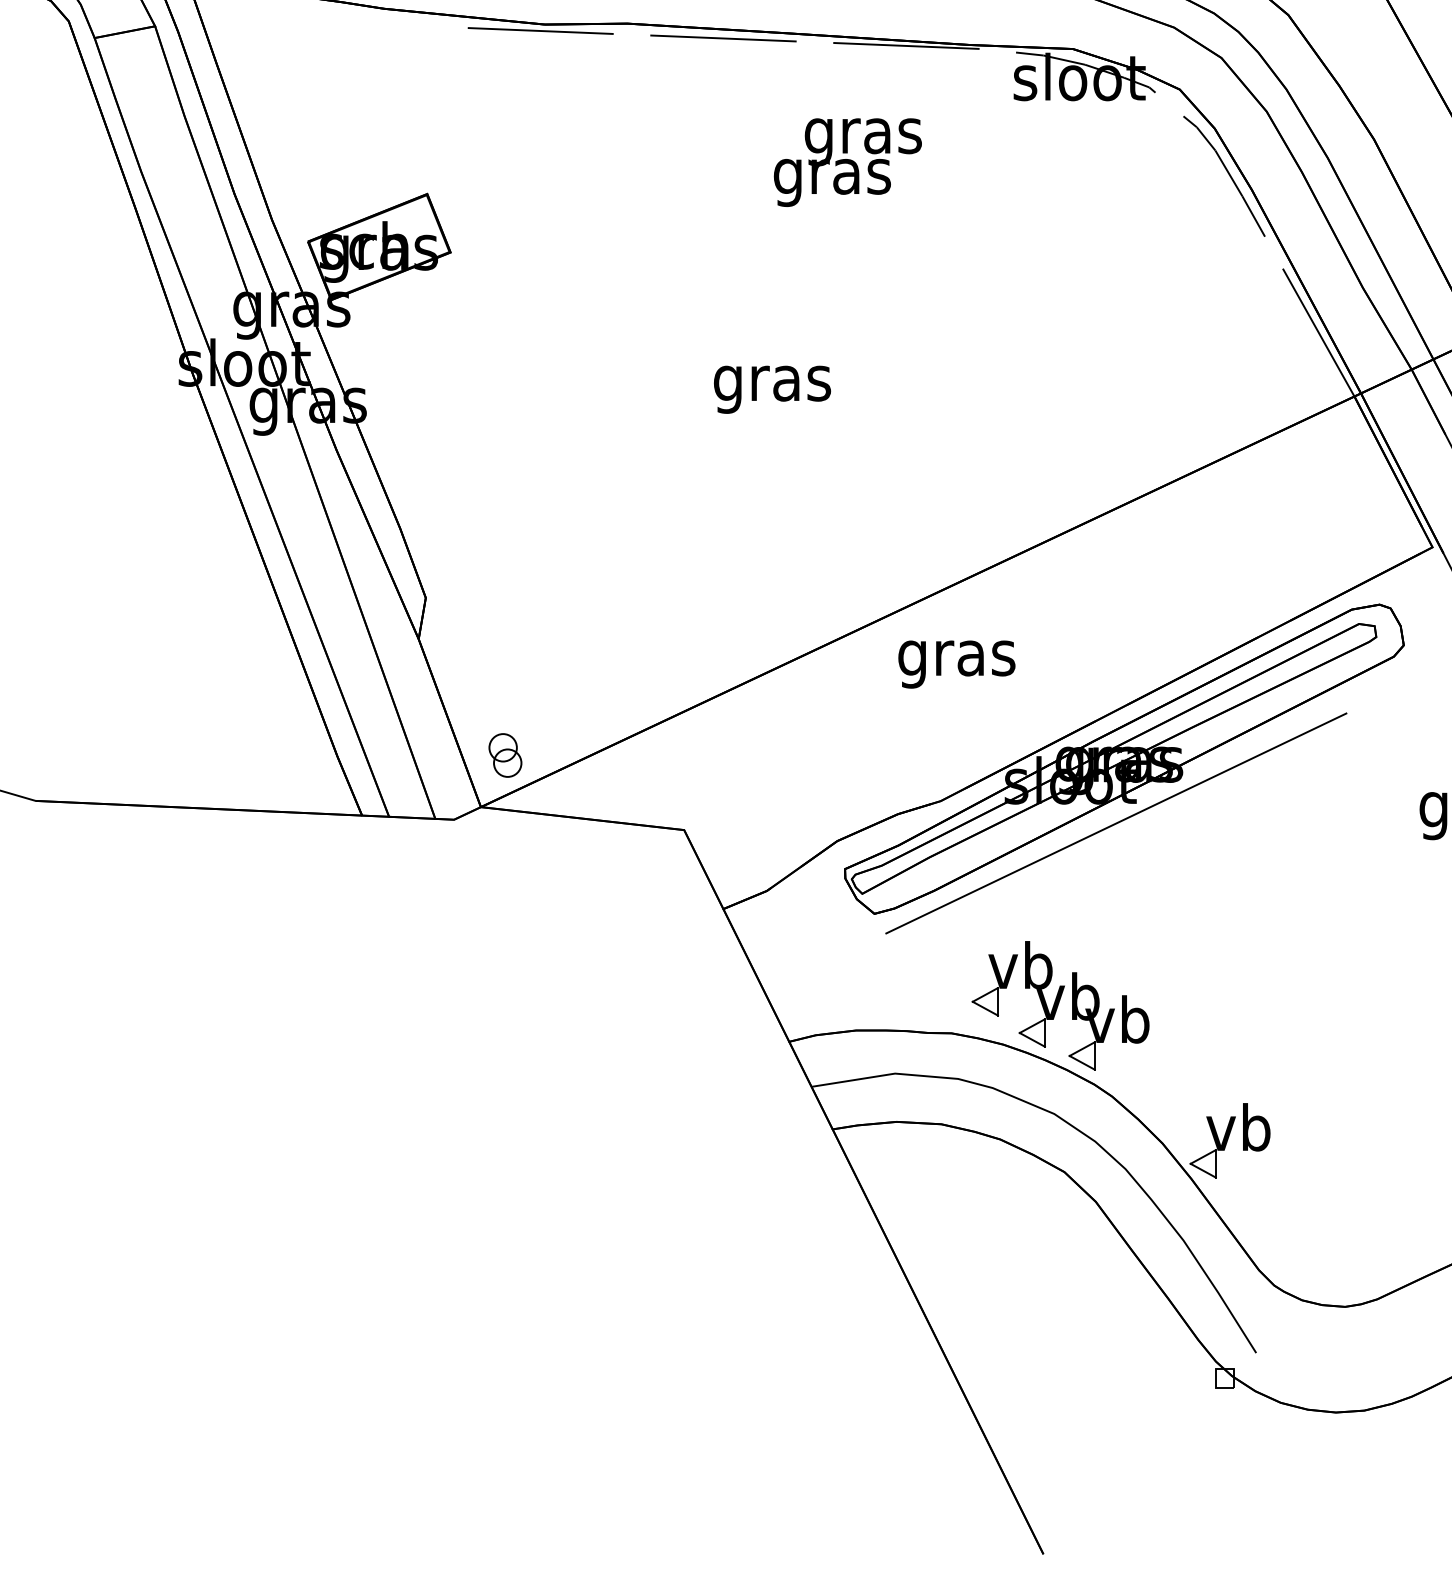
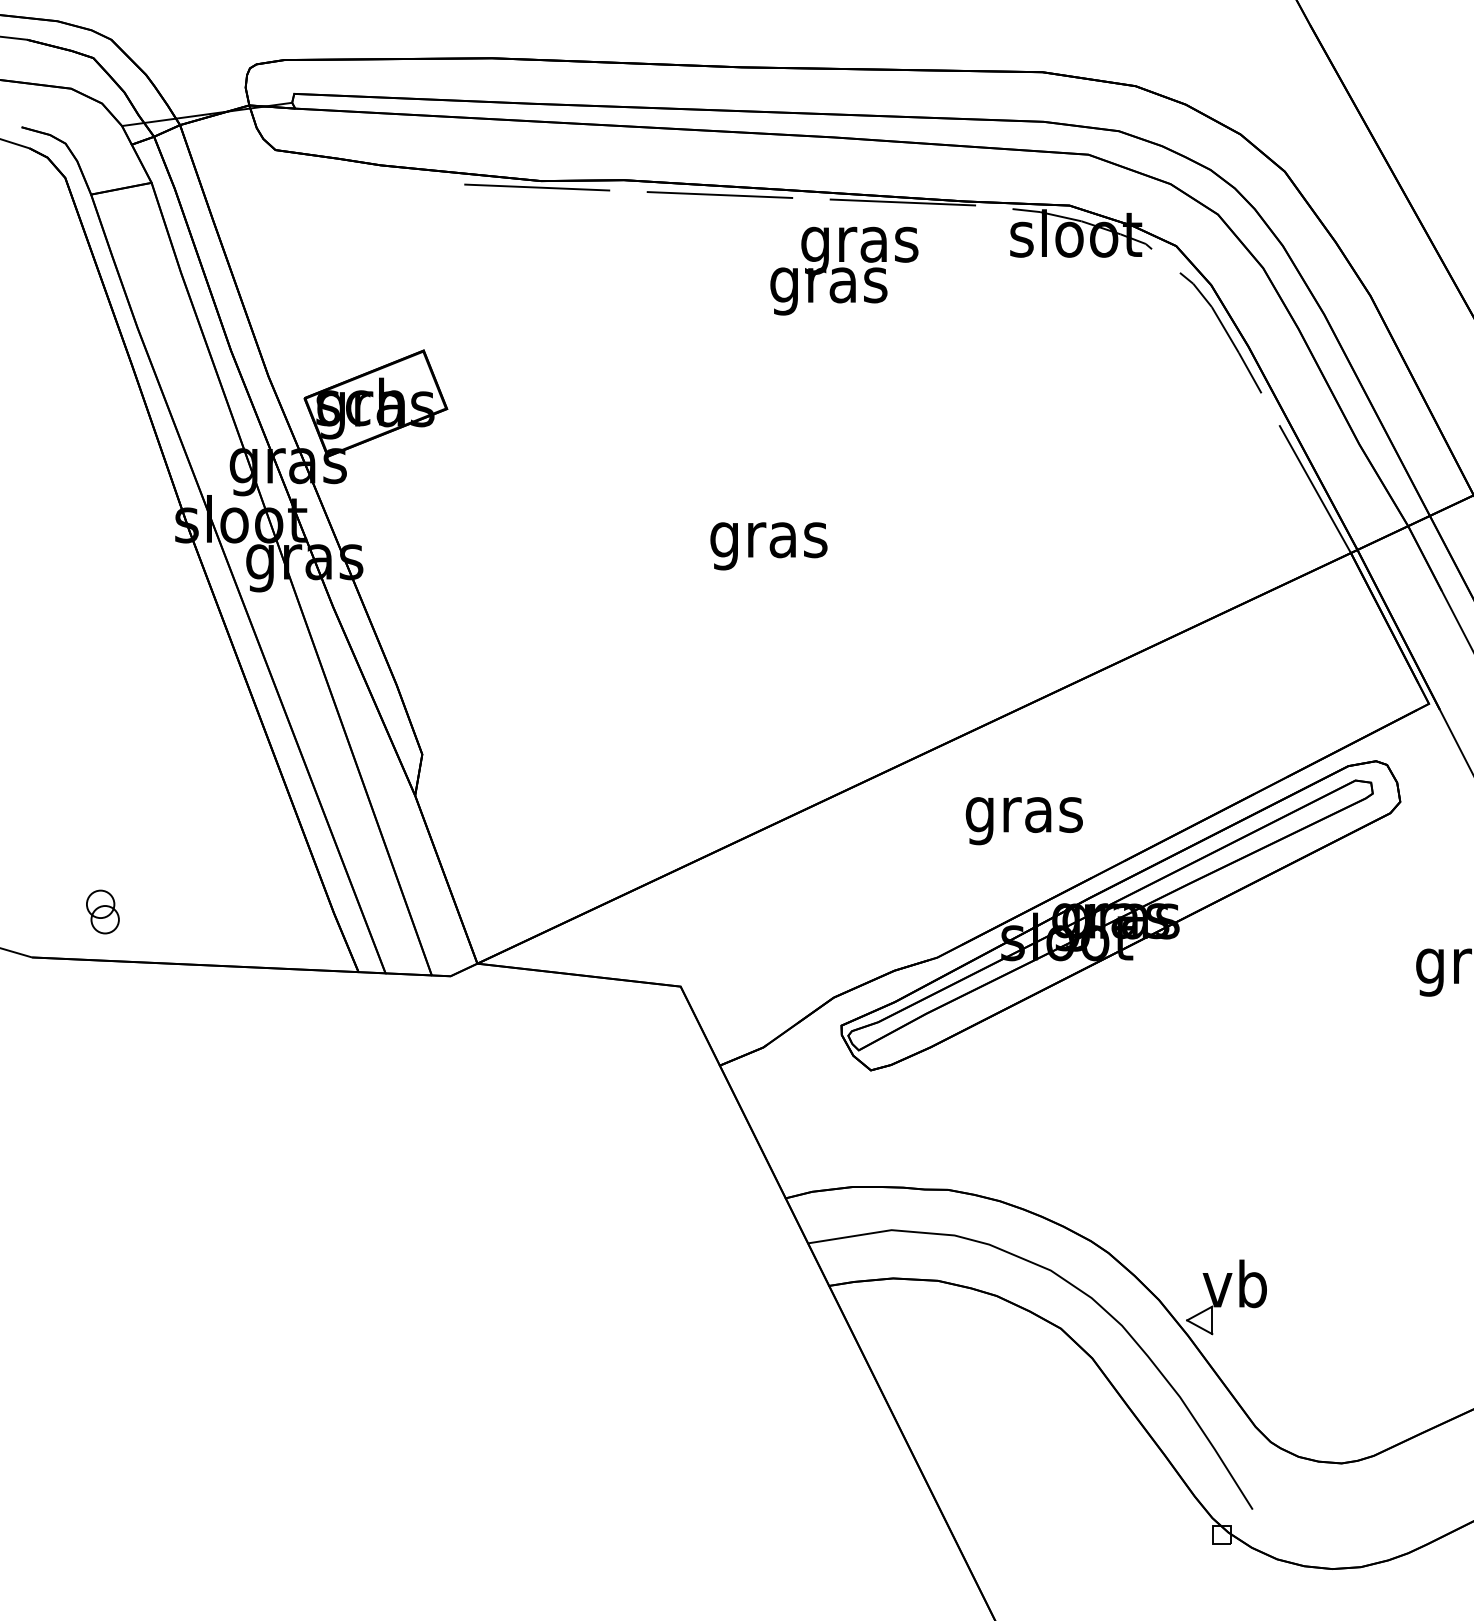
text: (848, 161) -> (844, 270), moved
text: (956, 664) -> (1023, 821), moved
part: (505, 754) -> (102, 911), moved
line: (1116, 822) -> (1112, 979), removed
part: (1060, 1005) -> (1056, 1162), removed

